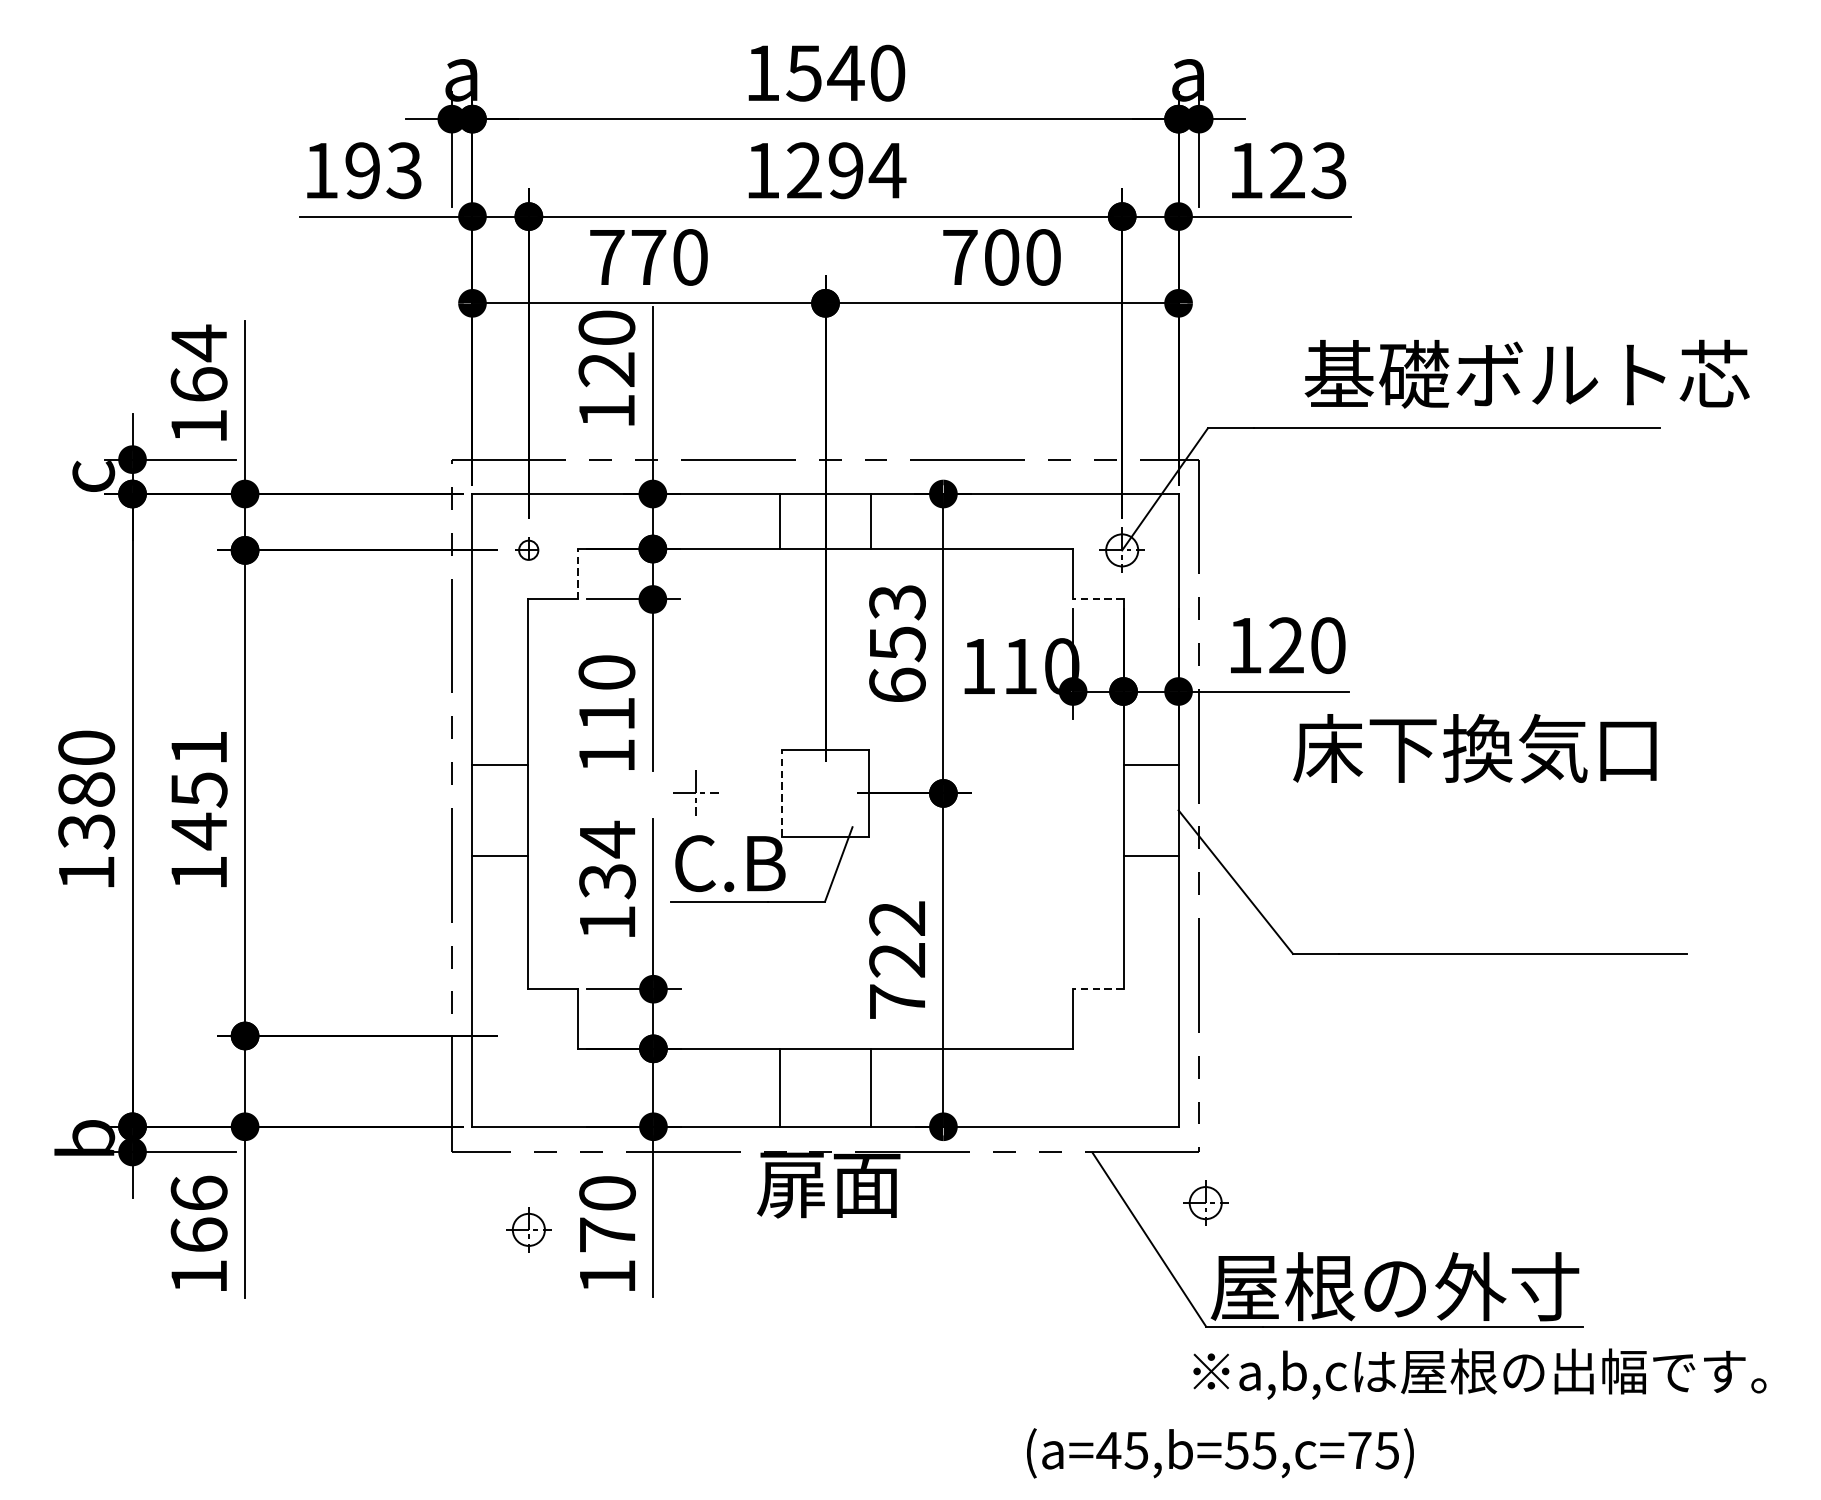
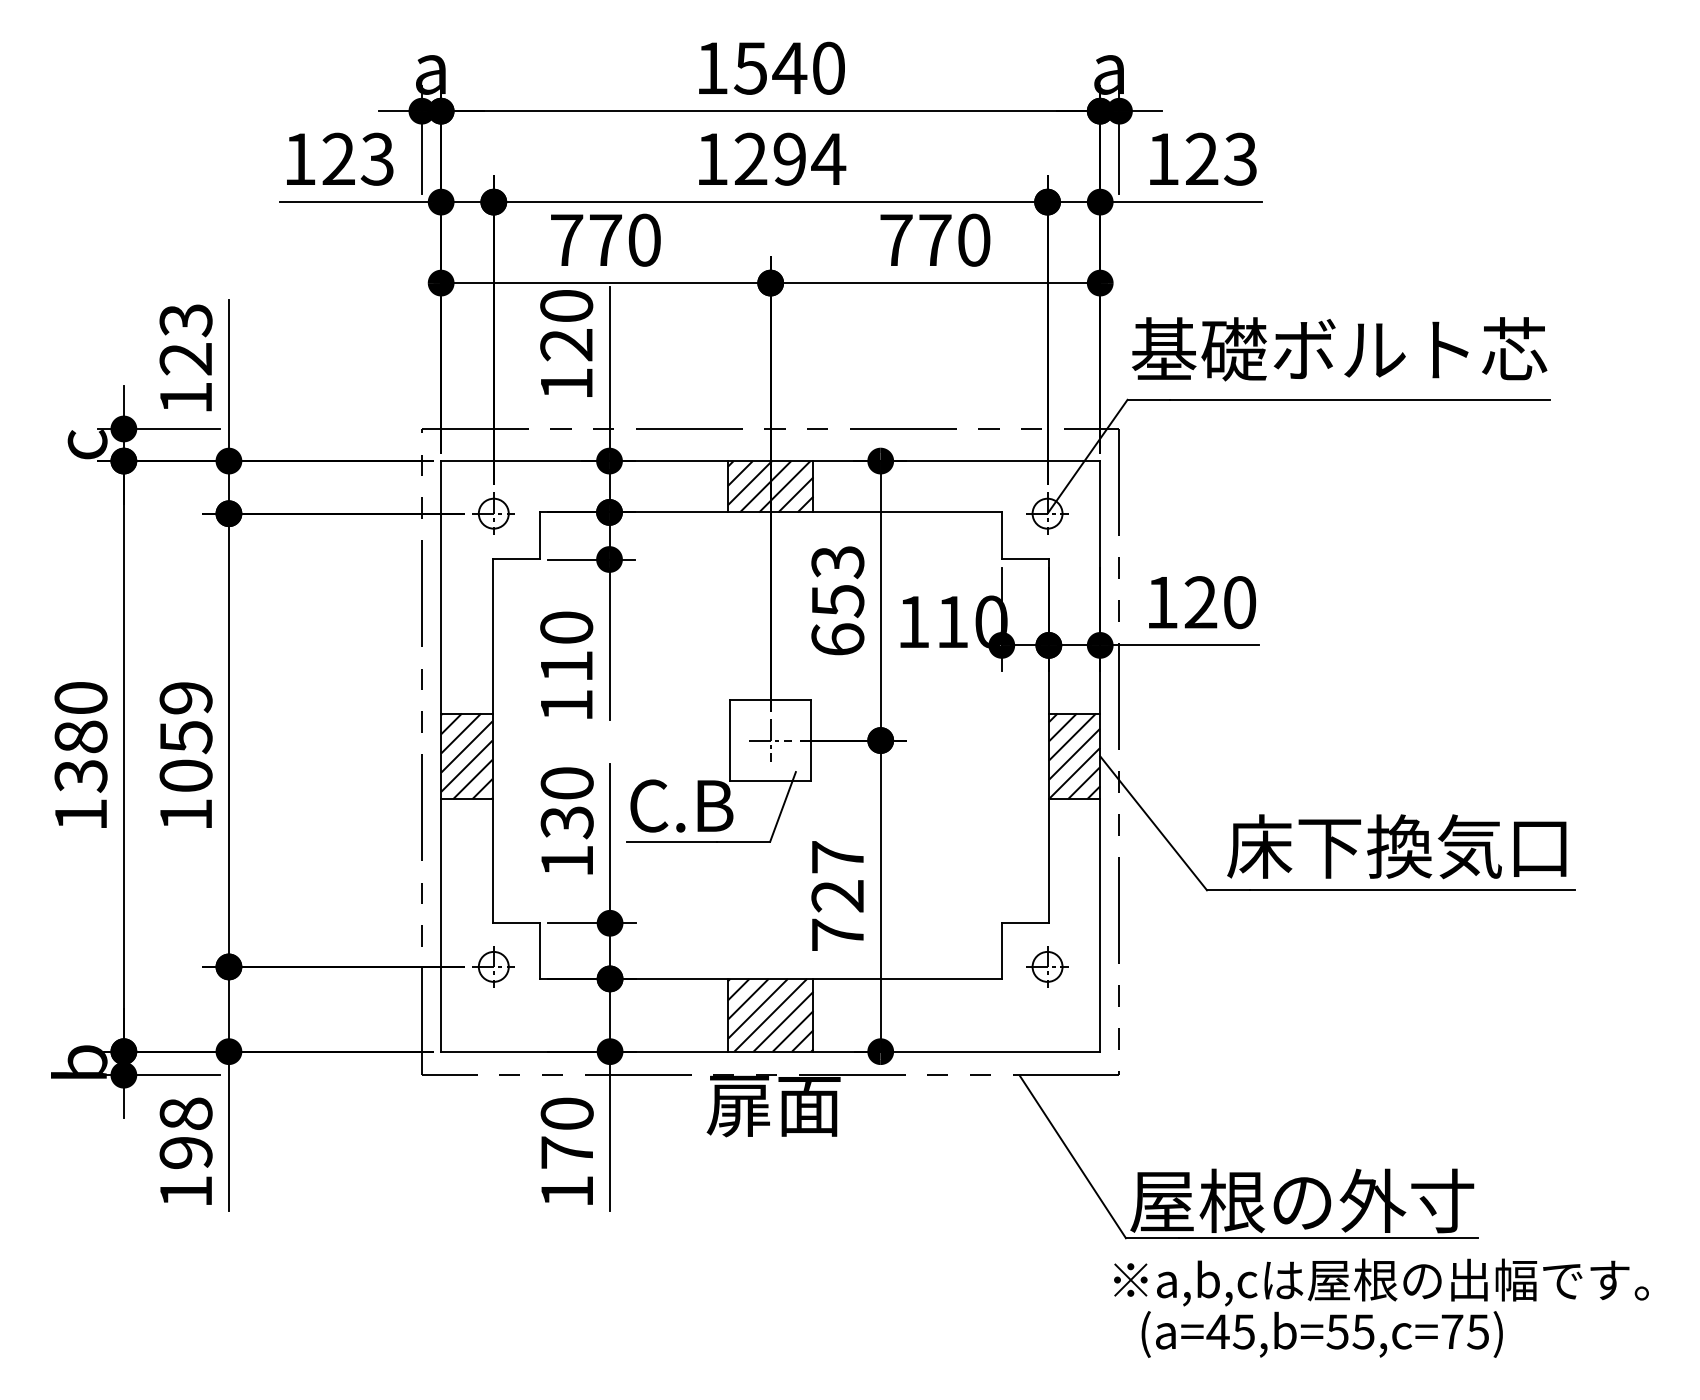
text: (362, 170) -> (338, 159), 193 -> 123
text: (1002, 256) -> (935, 239), 700 -> 770
text: (198, 362) -> (185, 338), 164 -> 123
text: (1527, 374) -> (1339, 349), moved
hatch: (825, 521) -> (770, 486), added
part: (528, 550) -> (493, 513), size x1.67
line: (577, 573) -> (539, 535), dashed -> solid
line: (1098, 599) -> (1025, 559), dashed -> solid
text: (1474, 748) -> (1396, 846), moved
text: (198, 790) -> (185, 737), 1451 -> 1059
part: (695, 793) -> (770, 740), moved
line: (782, 793) -> (730, 740), dashed -> solid
hatch: (499, 810) -> (466, 756), added
hatch: (1151, 810) -> (1074, 756), added
text: (606, 839) -> (566, 783), 134 -> 130
text: (897, 918) -> (837, 857), 722 -> 727
line: (1098, 989) -> (1025, 923), dashed -> solid
hatch: (825, 1086) -> (770, 1014), added
part: (1205, 1202) -> (1047, 966), moved
text: (198, 1214) -> (185, 1133), 166 -> 198
part: (528, 1229) -> (493, 966), moved
text: (1219, 1453) -> (1321, 1334), moved

